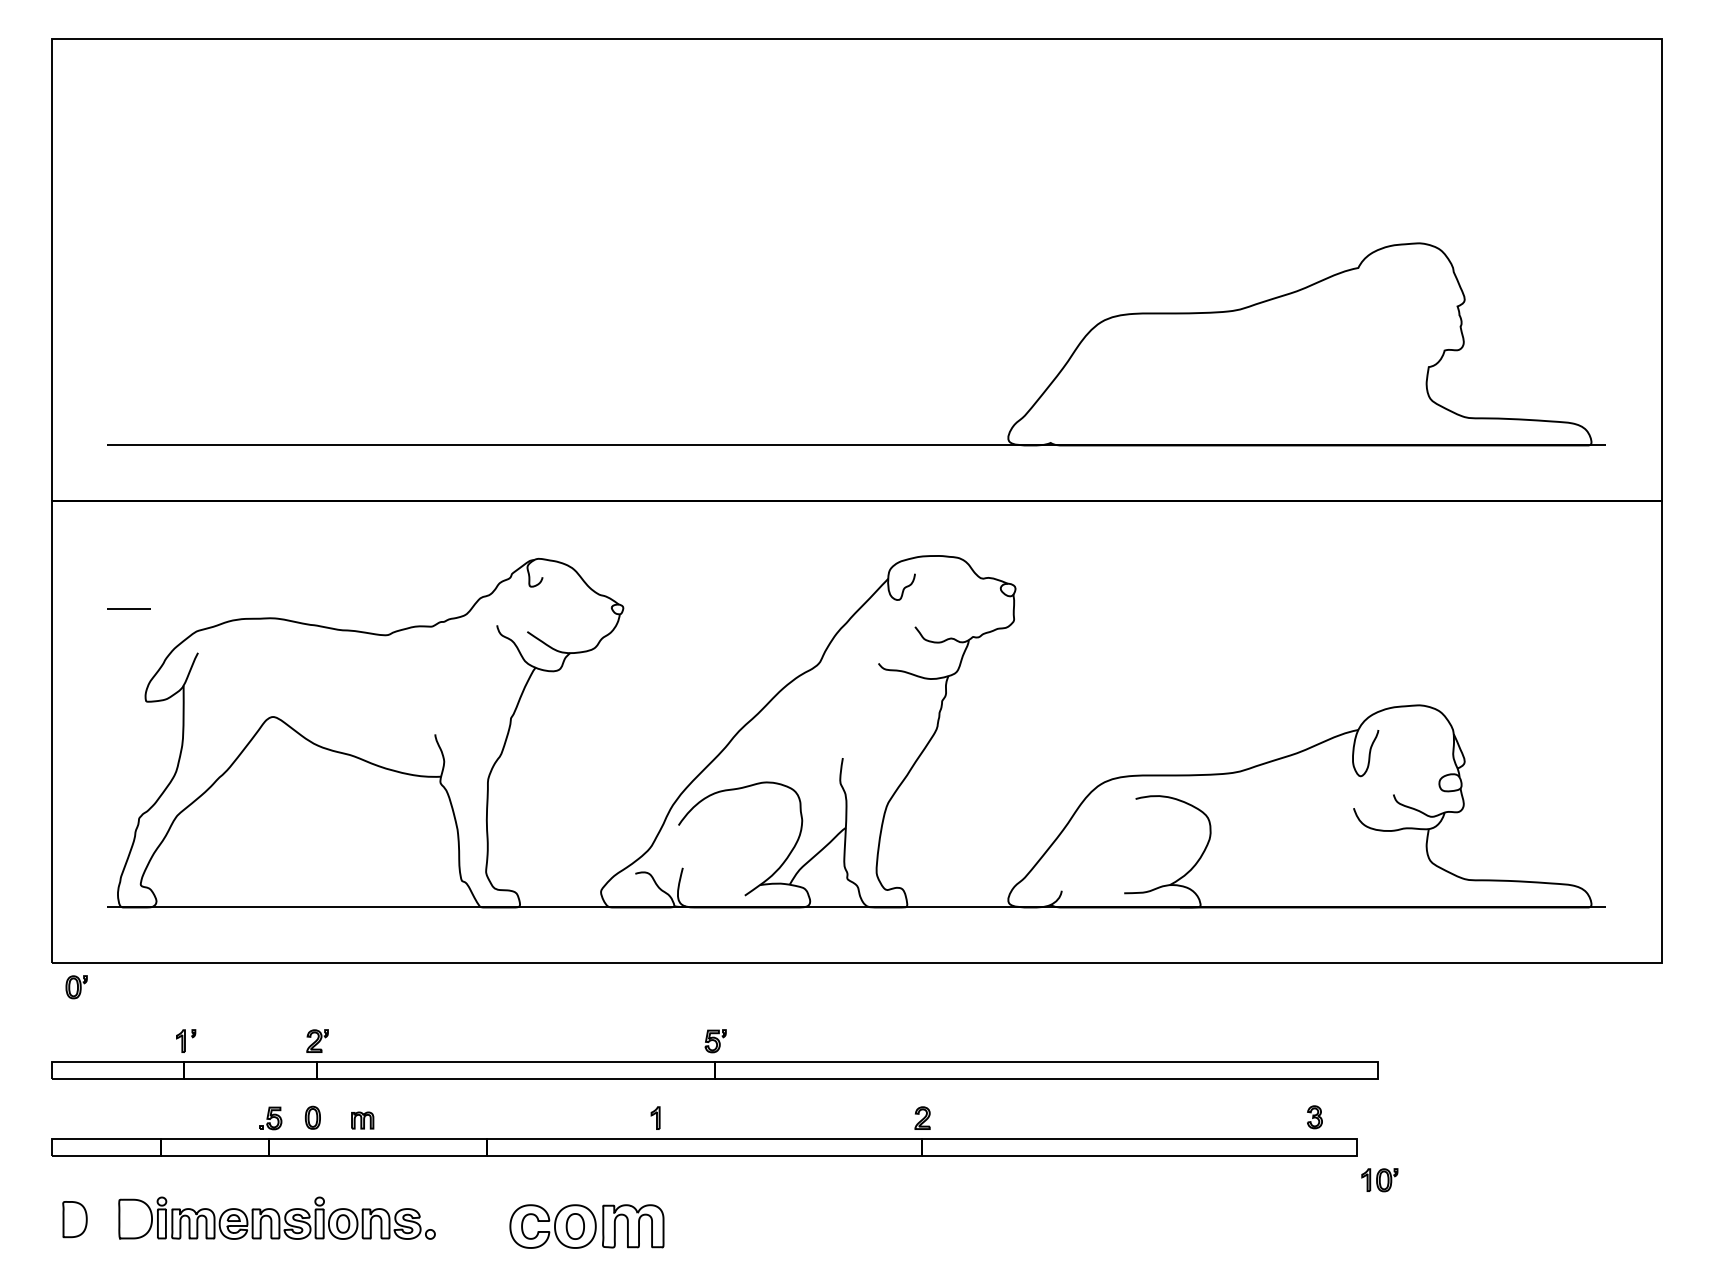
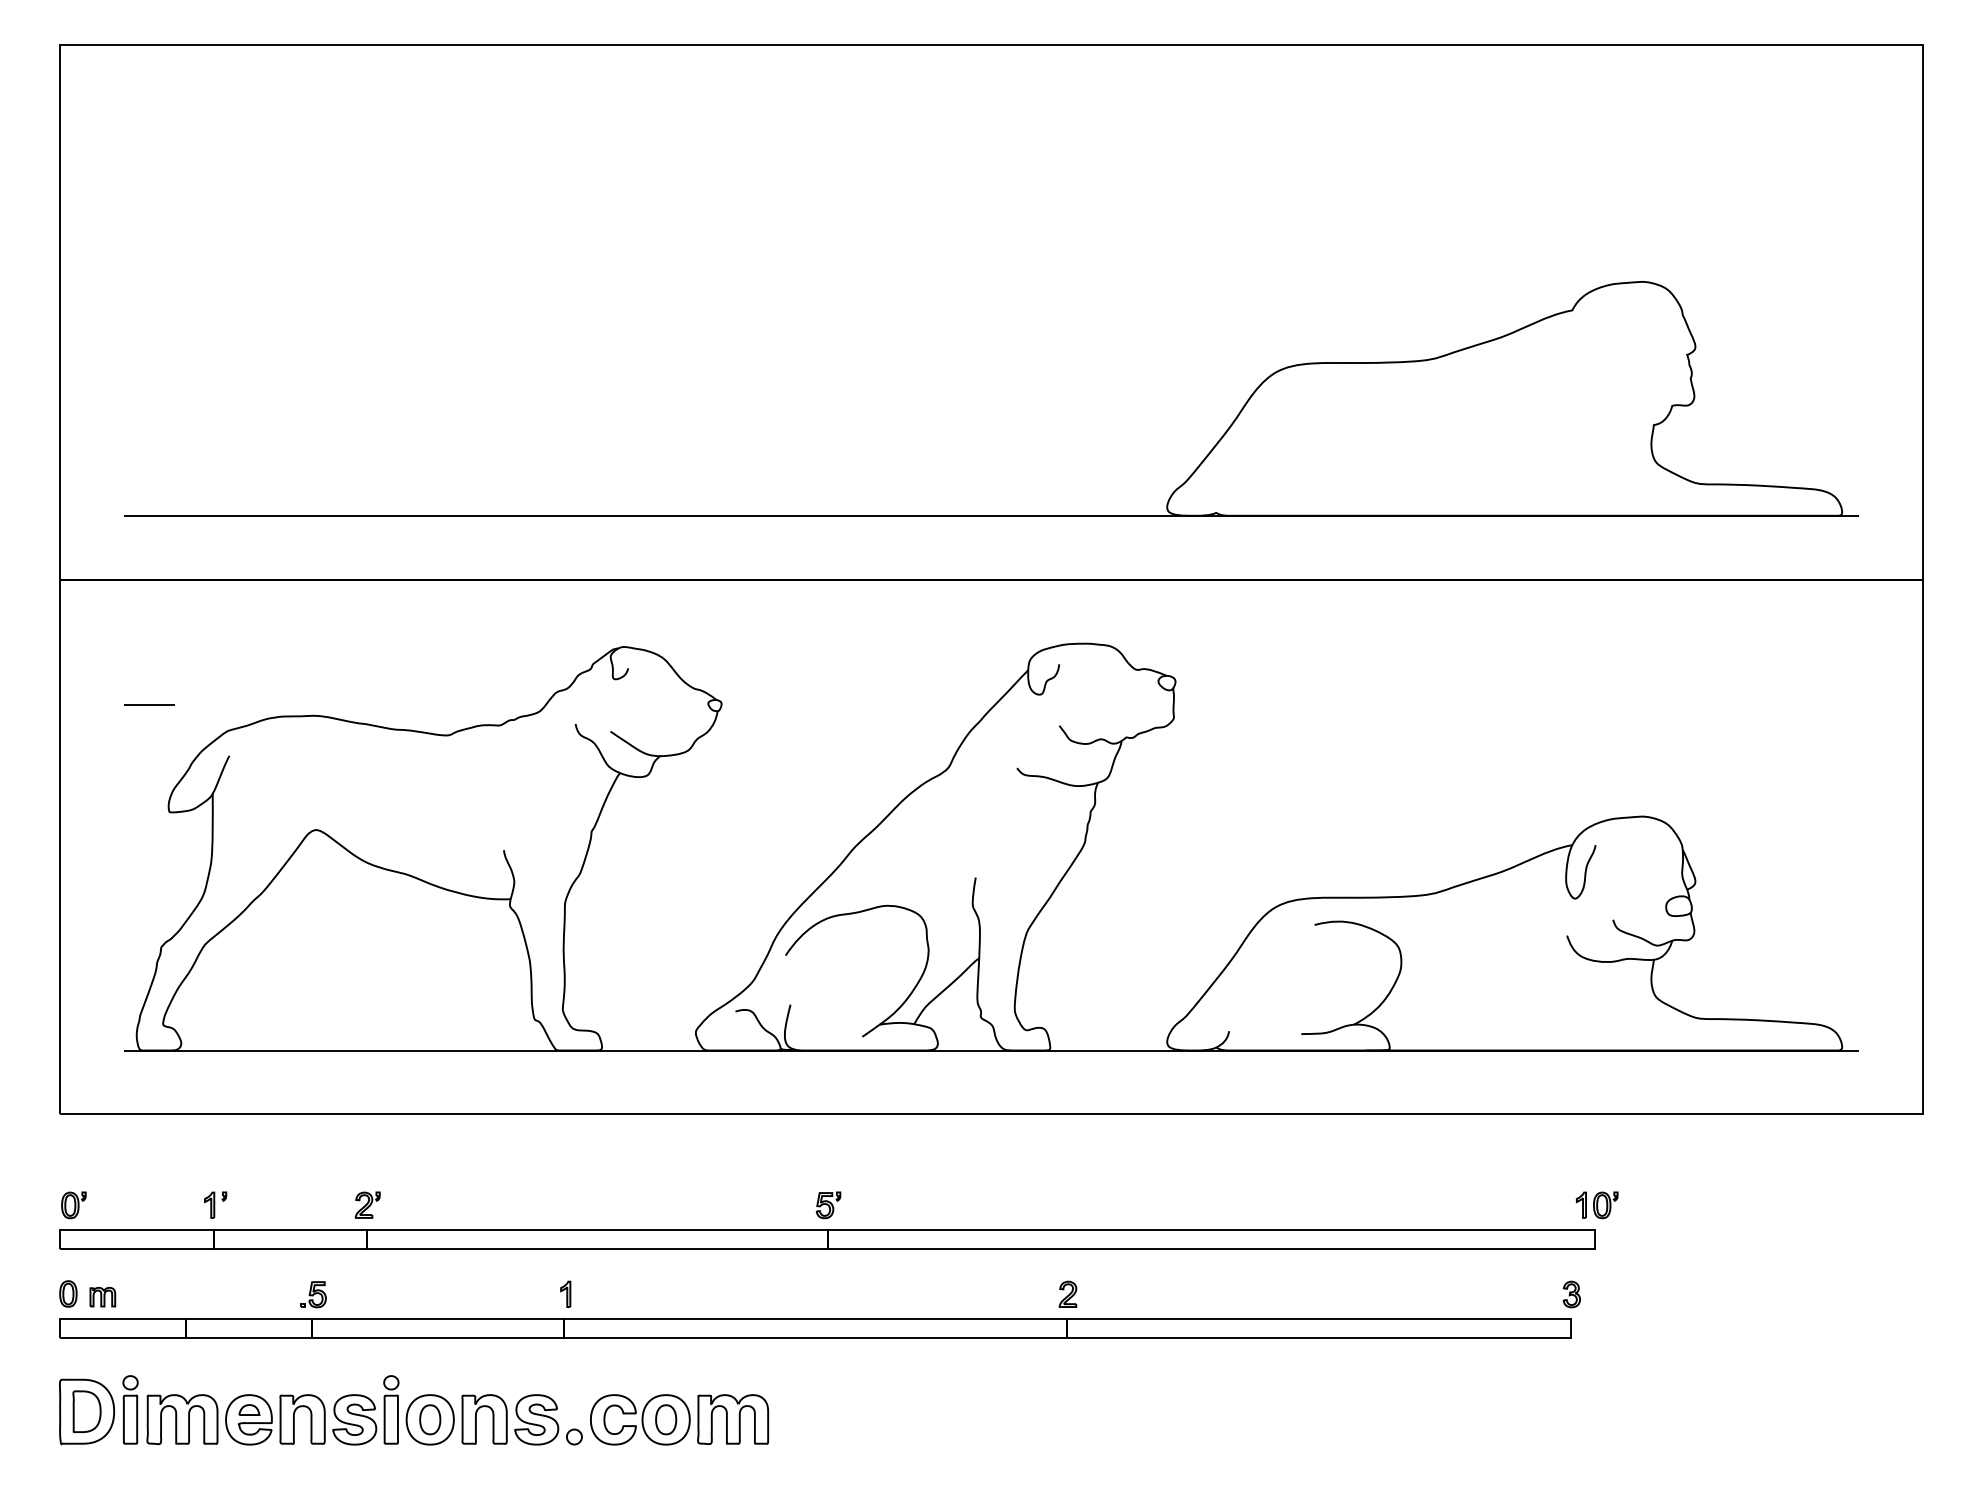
part: (76, 987) -> (73, 1205), moved
part: (312, 1117) -> (67, 1293), moved
part: (655, 1117) -> (565, 1293), moved
part: (1314, 1117) -> (1571, 1294), moved
part: (362, 1120) -> (102, 1297), moved
part: (1379, 1180) -> (1596, 1205), moved
part: (276, 1217) -> (320, 1409), size x1.43

